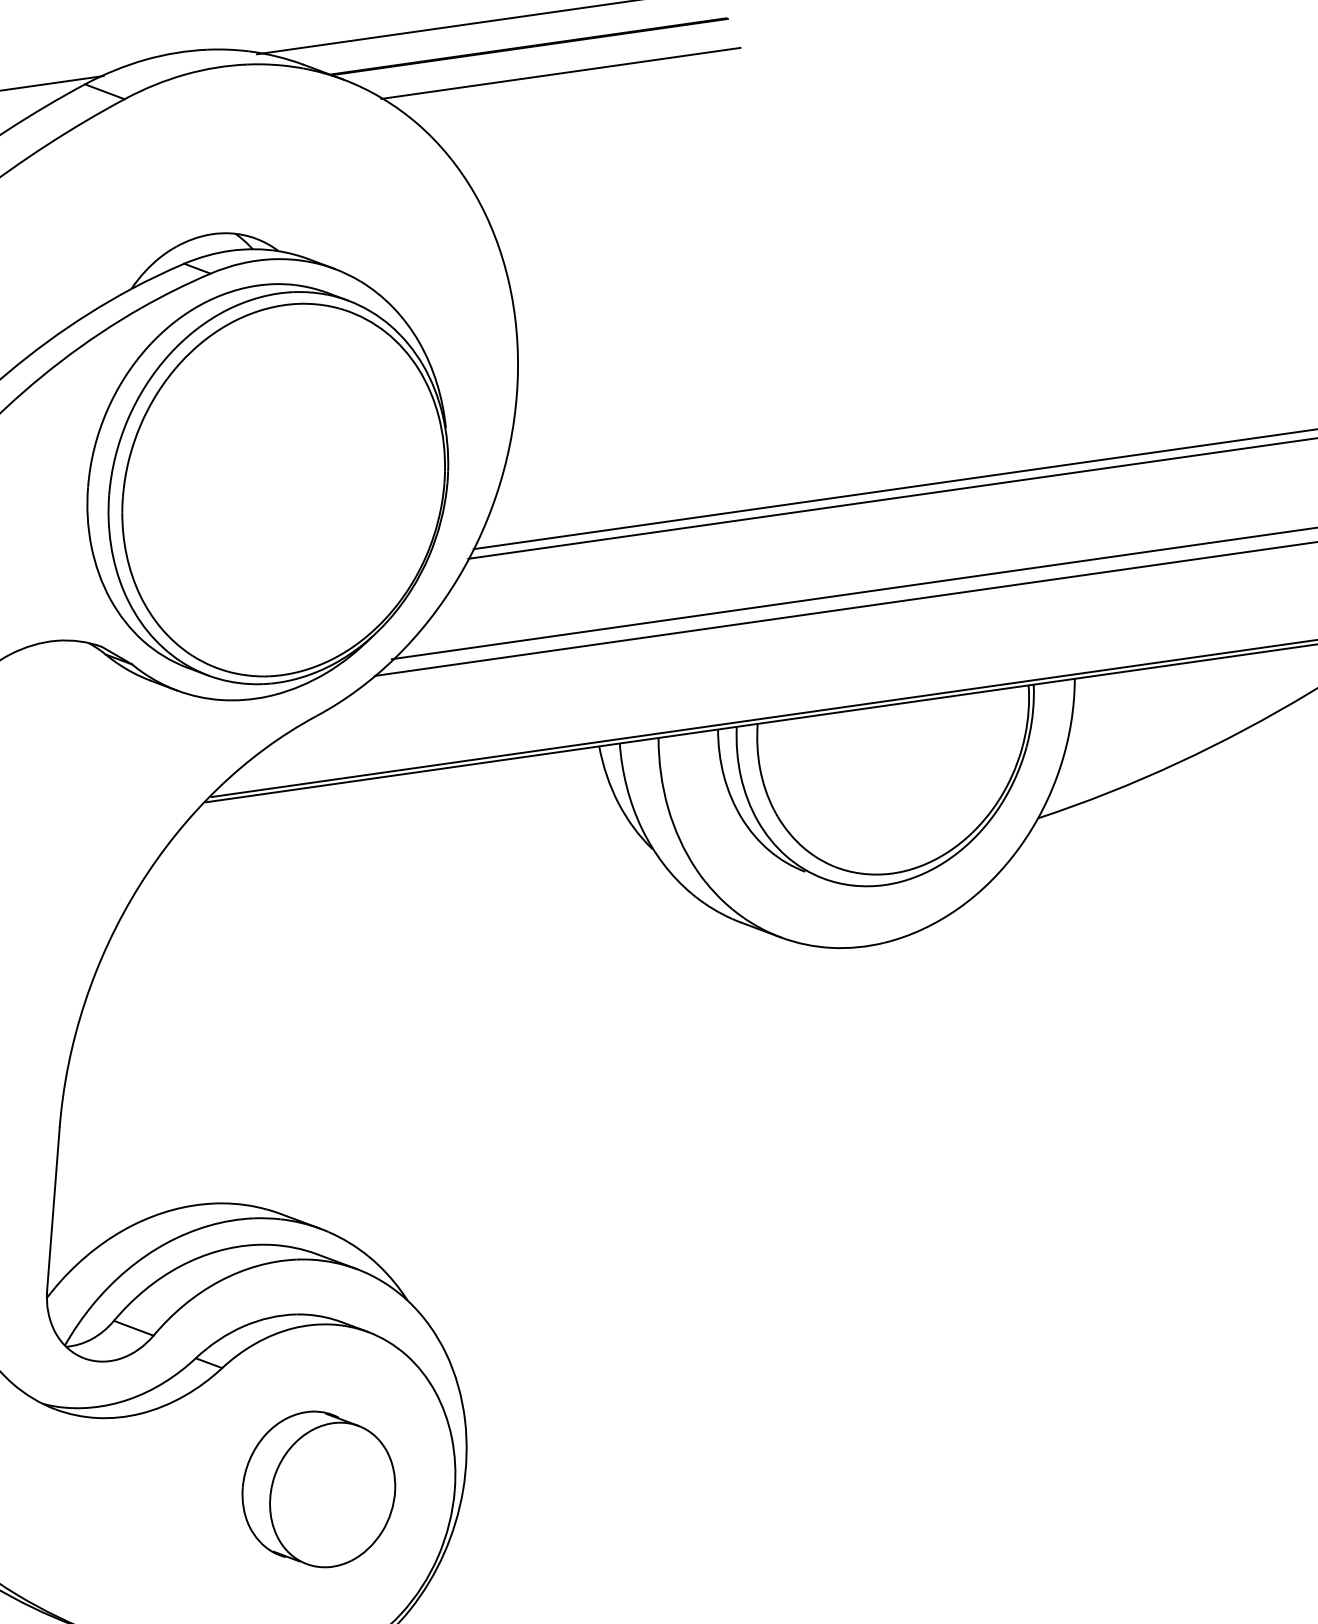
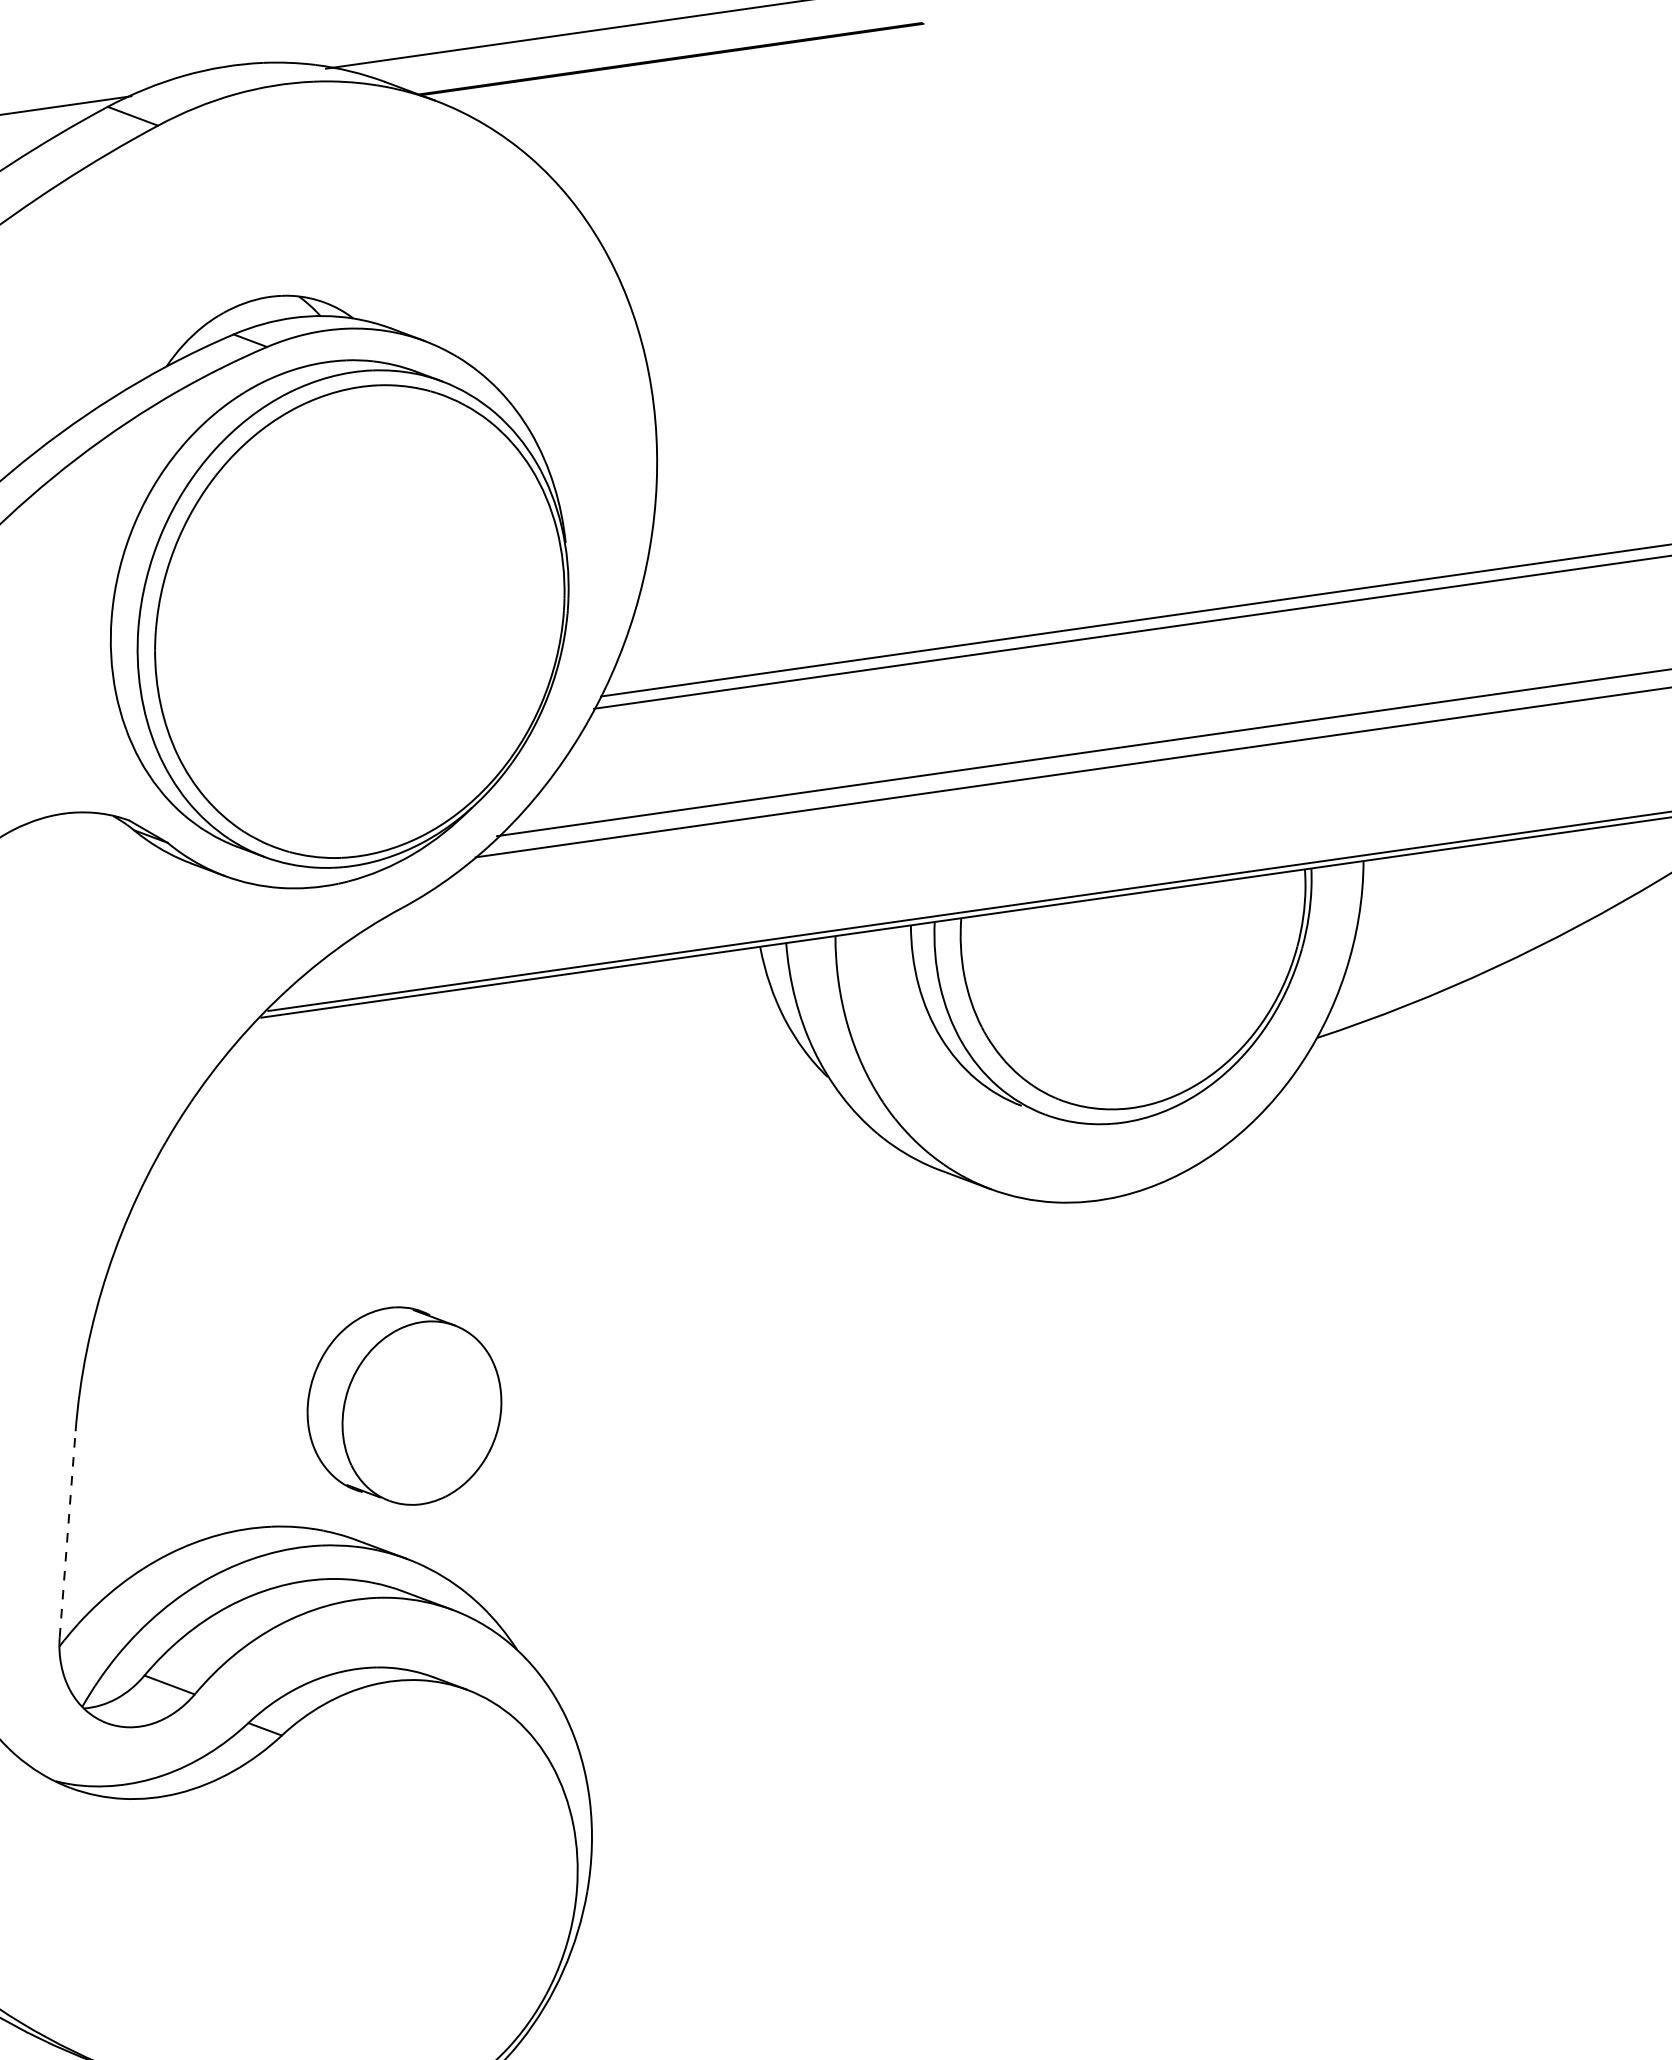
line: (560, 72) -> (711, 91), removed
line: (53, 1209) -> (67, 1534), solid -> dashed
part: (318, 1489) -> (404, 1406), moved

